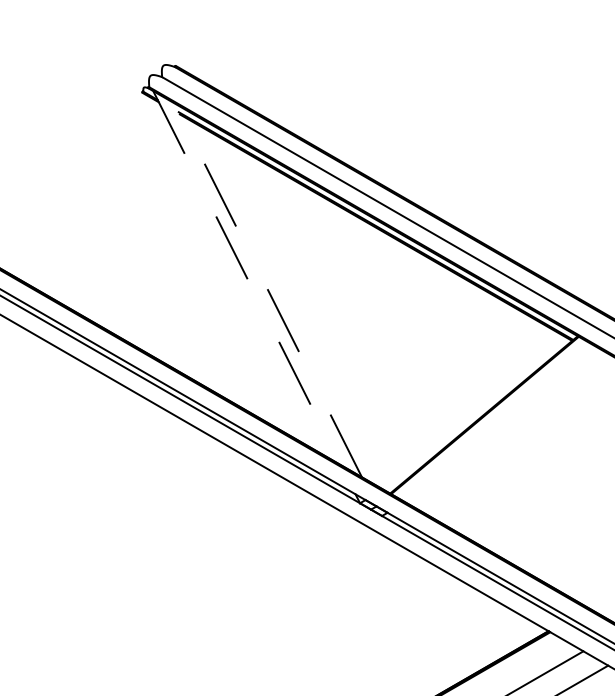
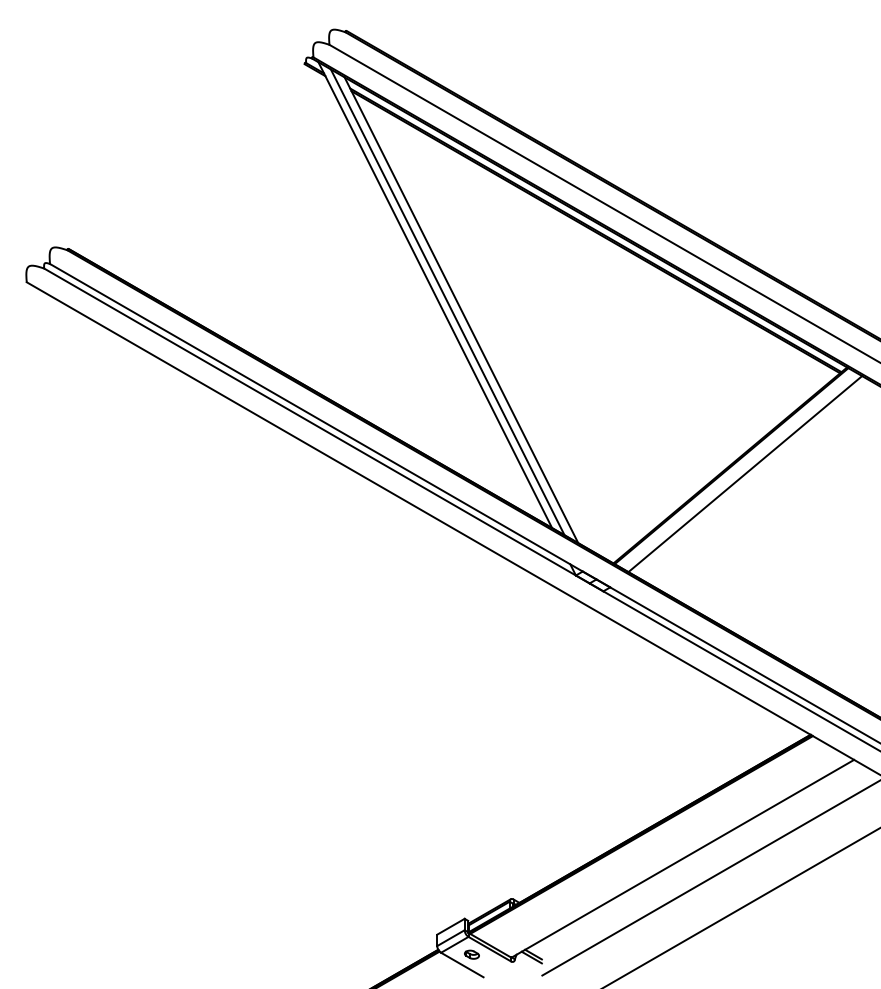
line: (247, 278) -> (435, 295), dashed -> solid
line: (256, 284) -> (447, 302), added
line: (268, 290) -> (461, 310), dashed -> solid
line: (496, 422) -> (745, 474), added

